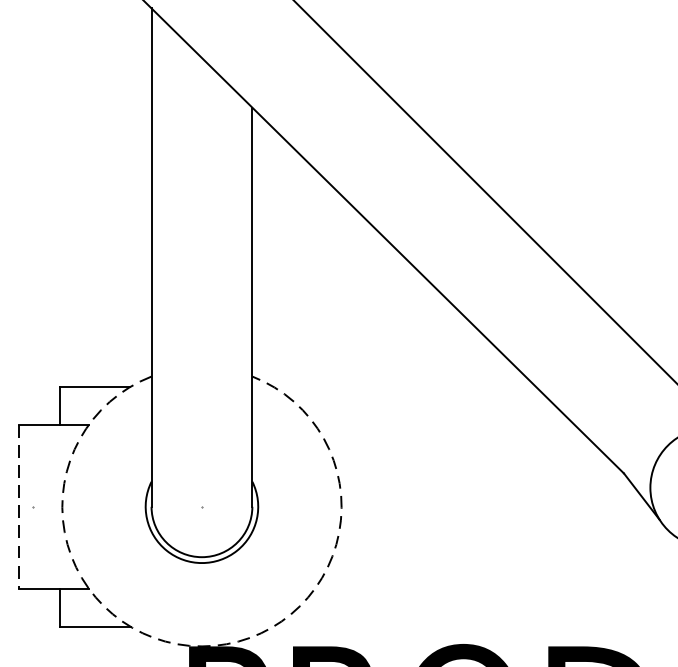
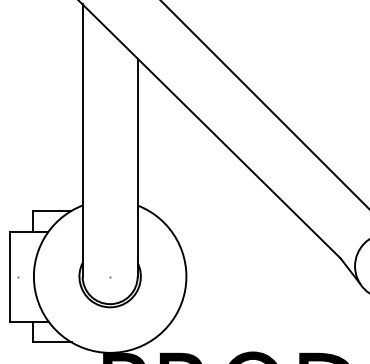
line: (19, 506) -> (10, 276), dashed -> solid
arc: (202, 645) -> (110, 352), dashed -> solid

